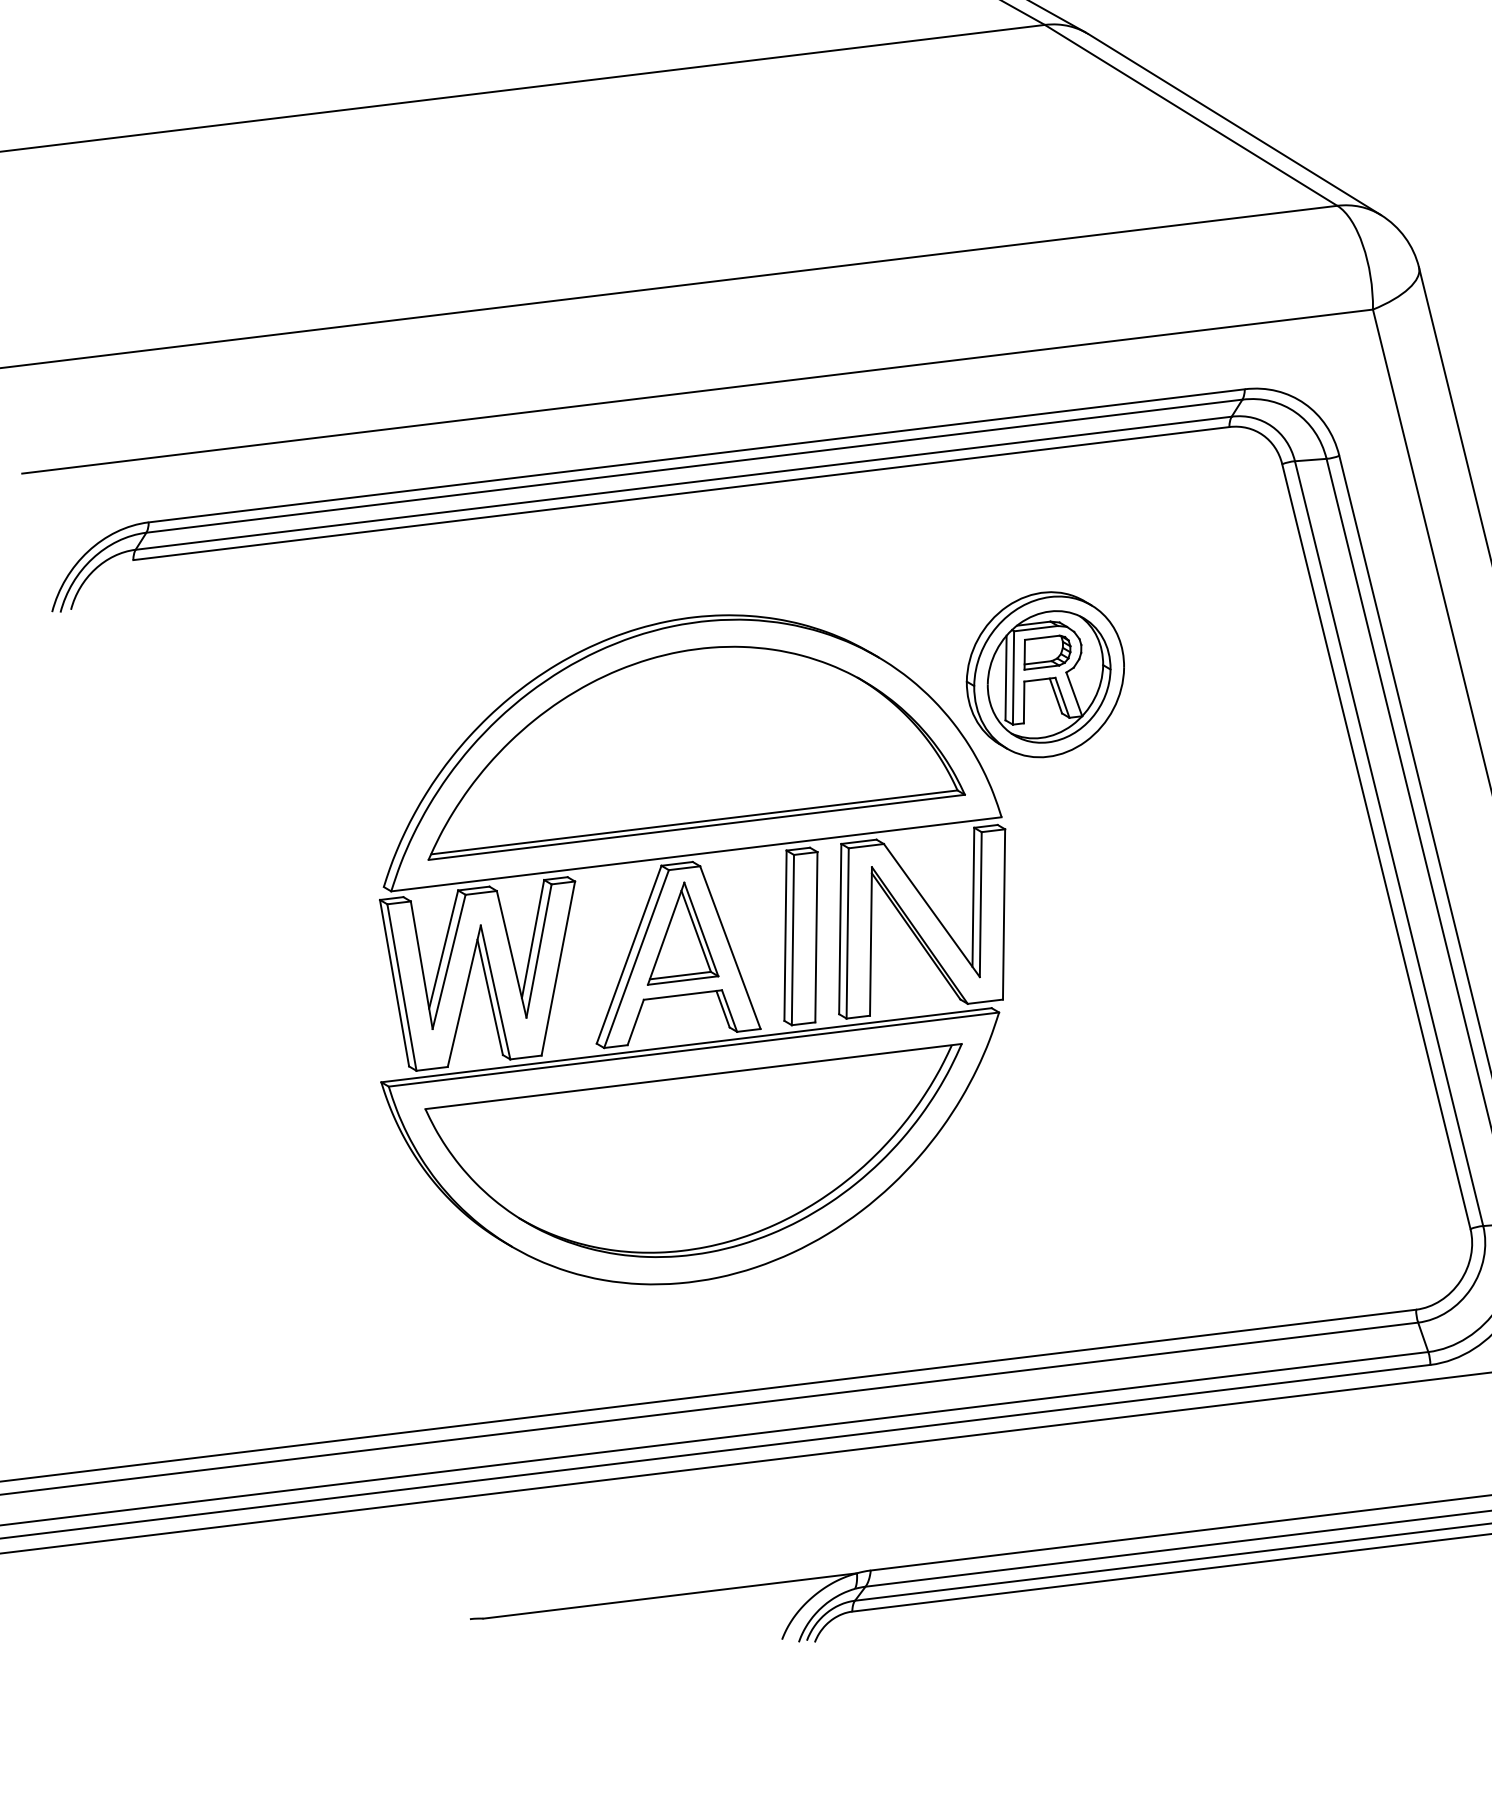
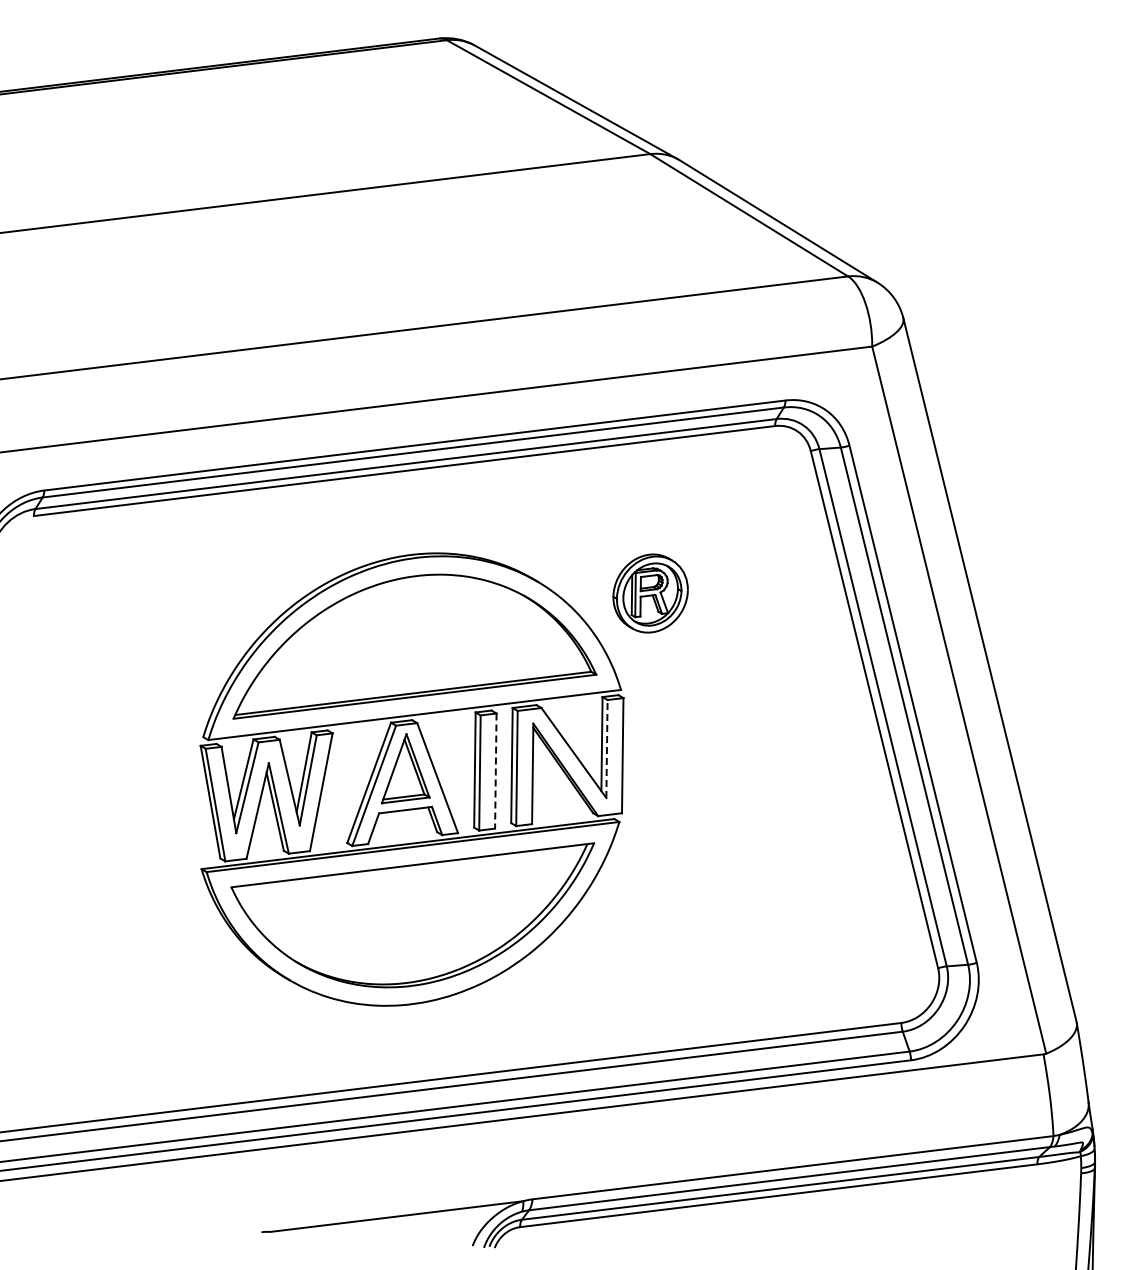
part: (1045, 674) -> (650, 593), size x0.7
line: (980, 903) -> (606, 748), solid -> dashed
line: (815, 937) -> (495, 771), solid -> dashed

